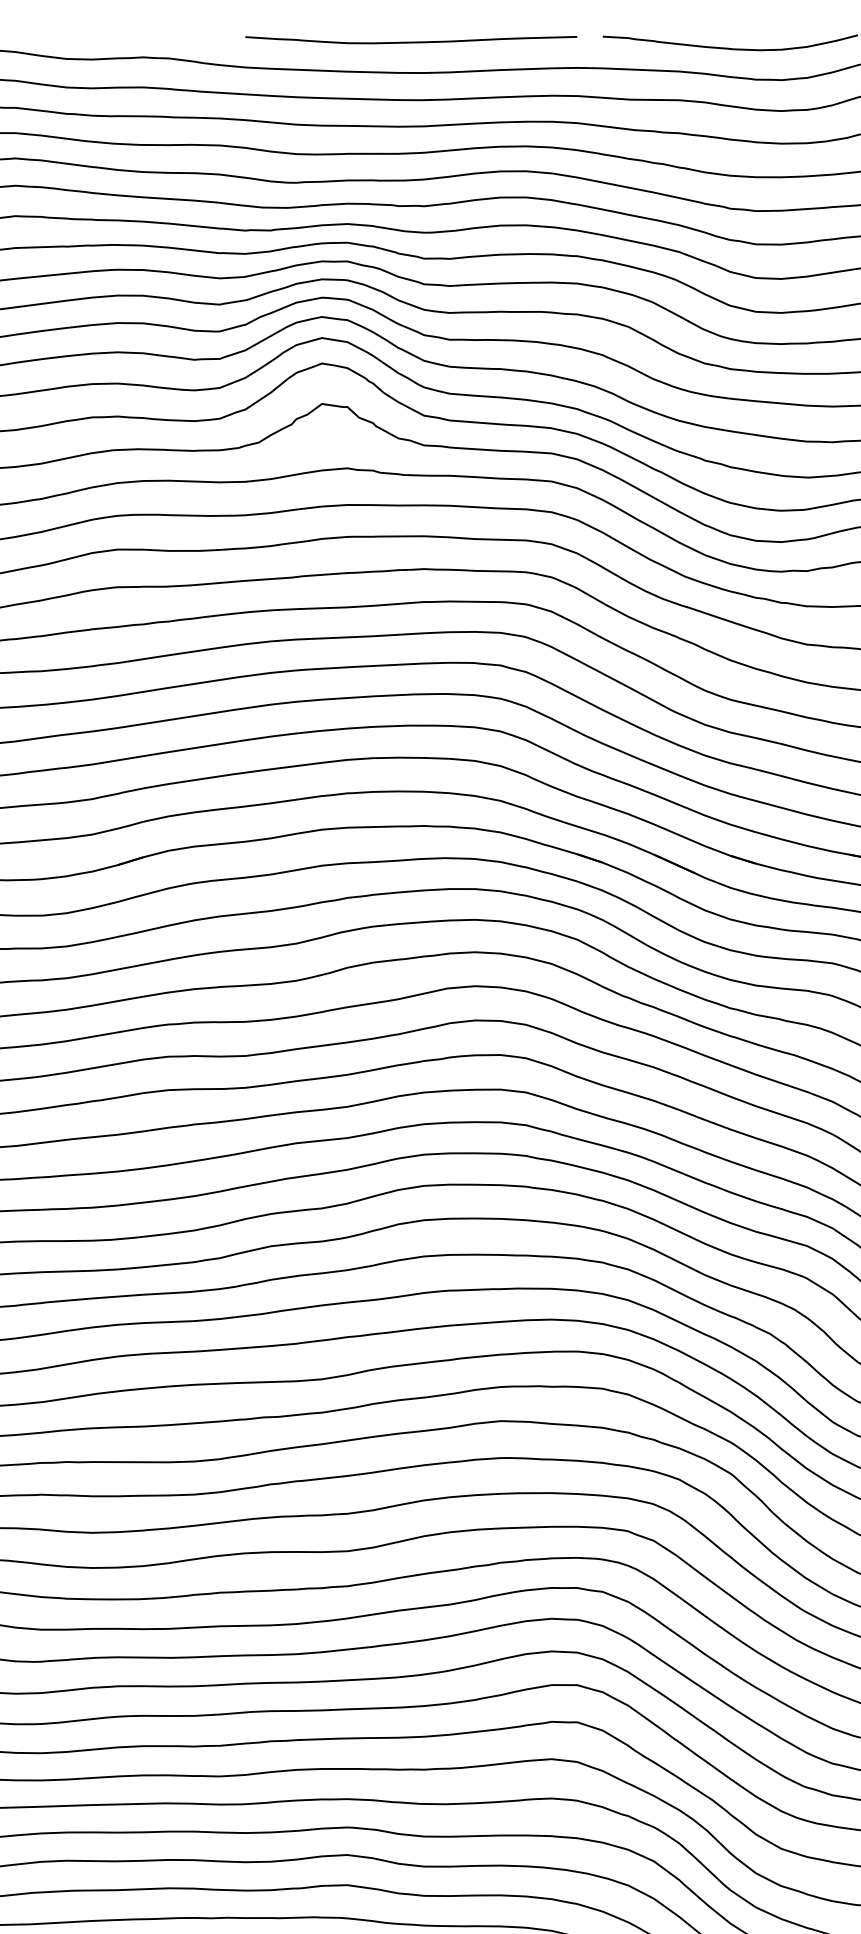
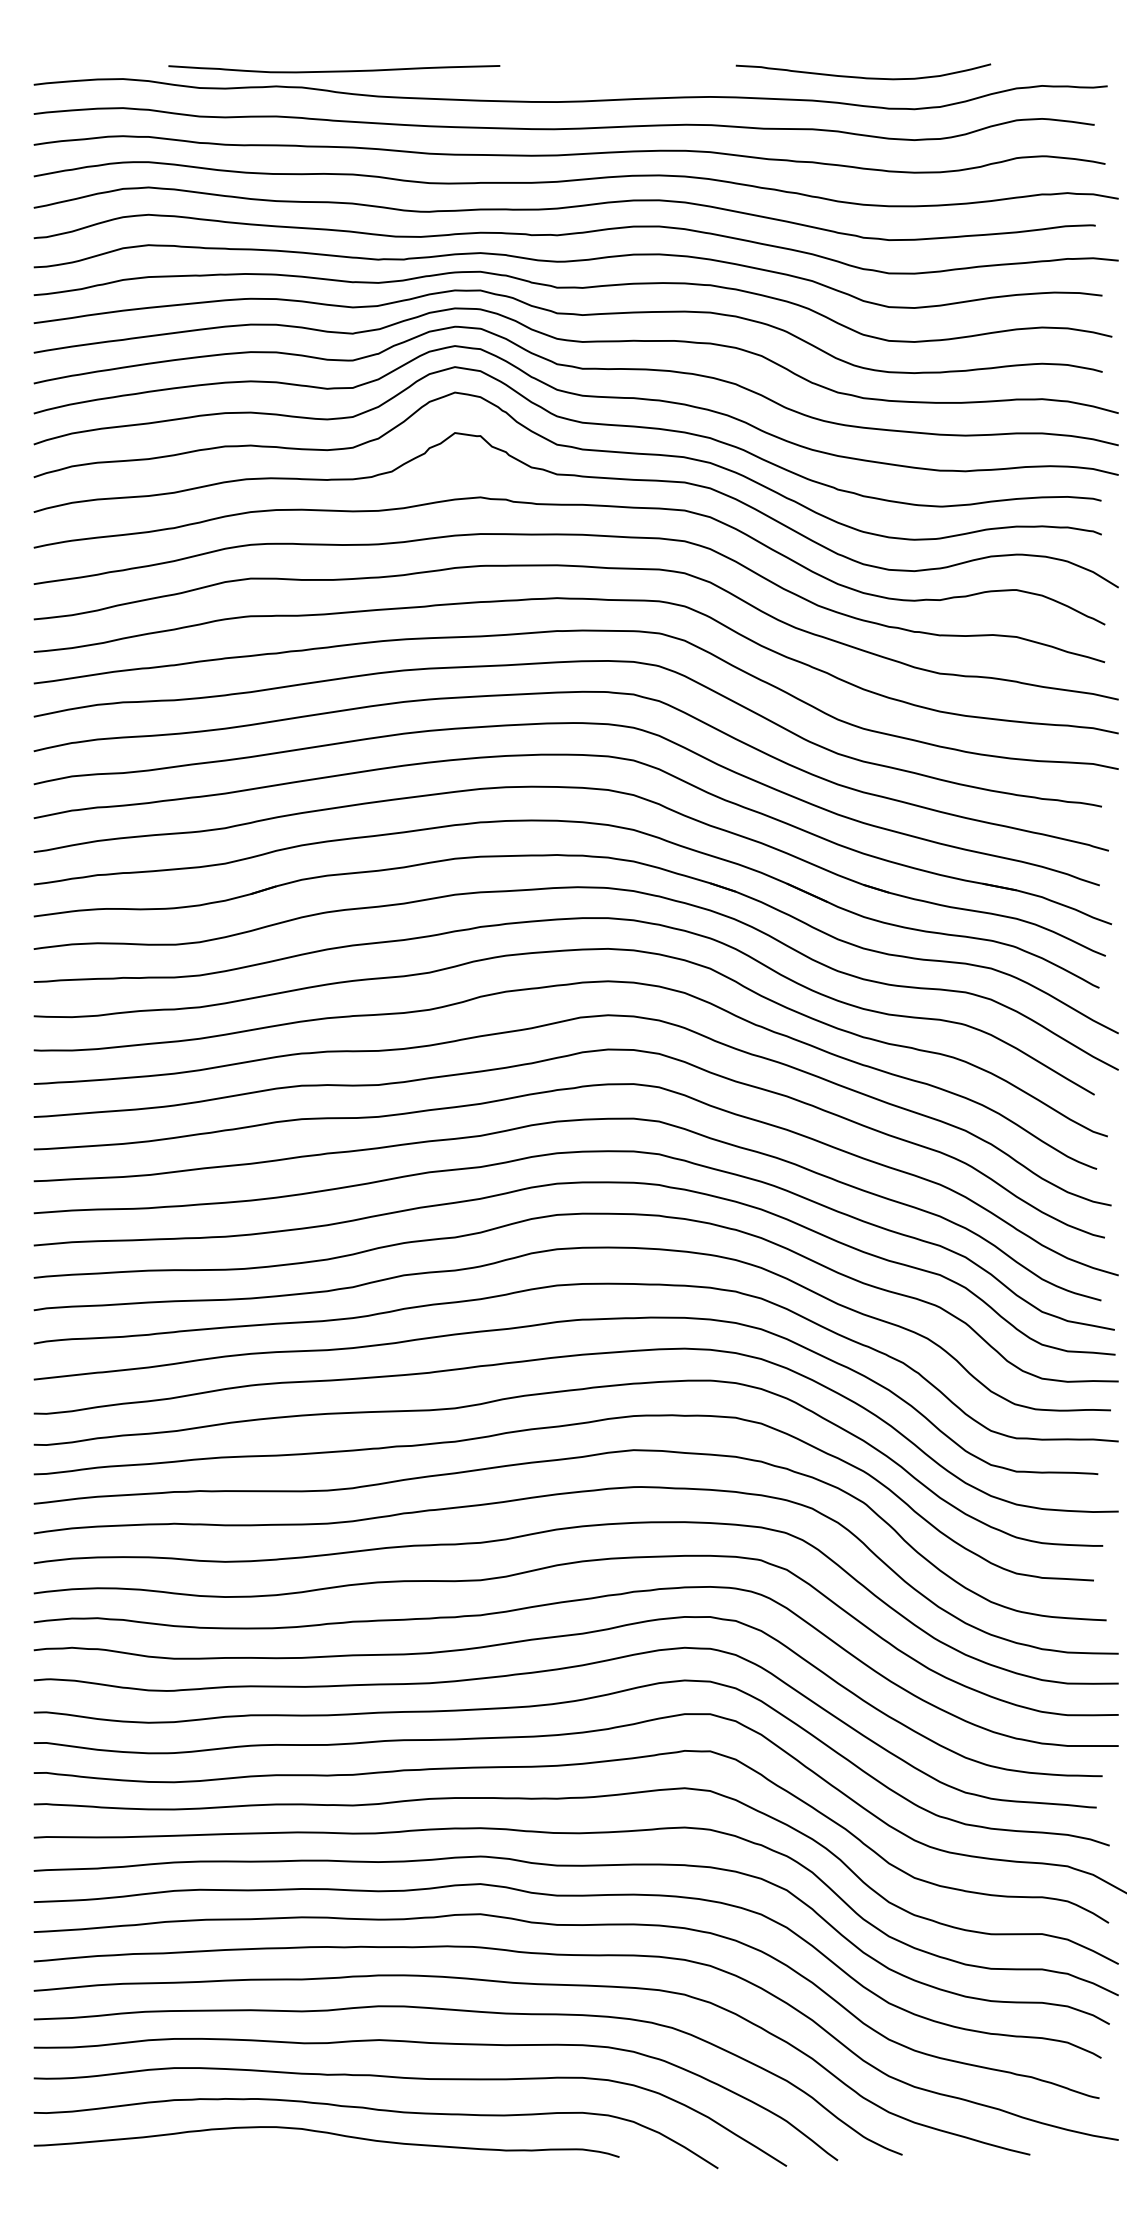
curve: (411, 41) -> (334, 70), moved

